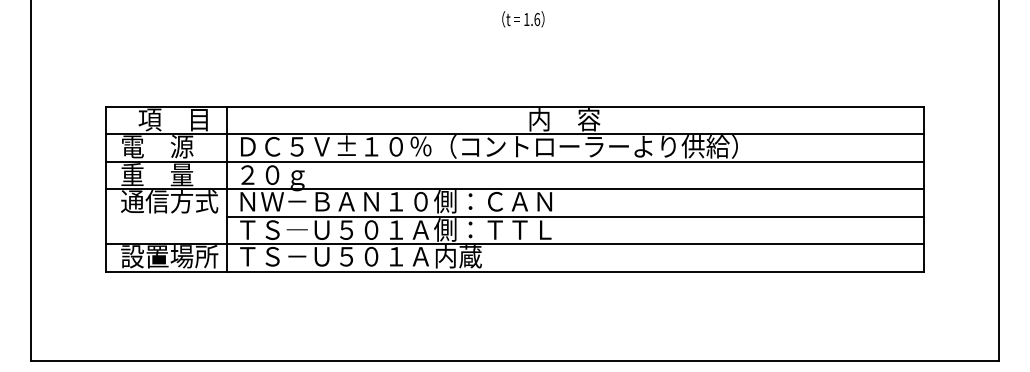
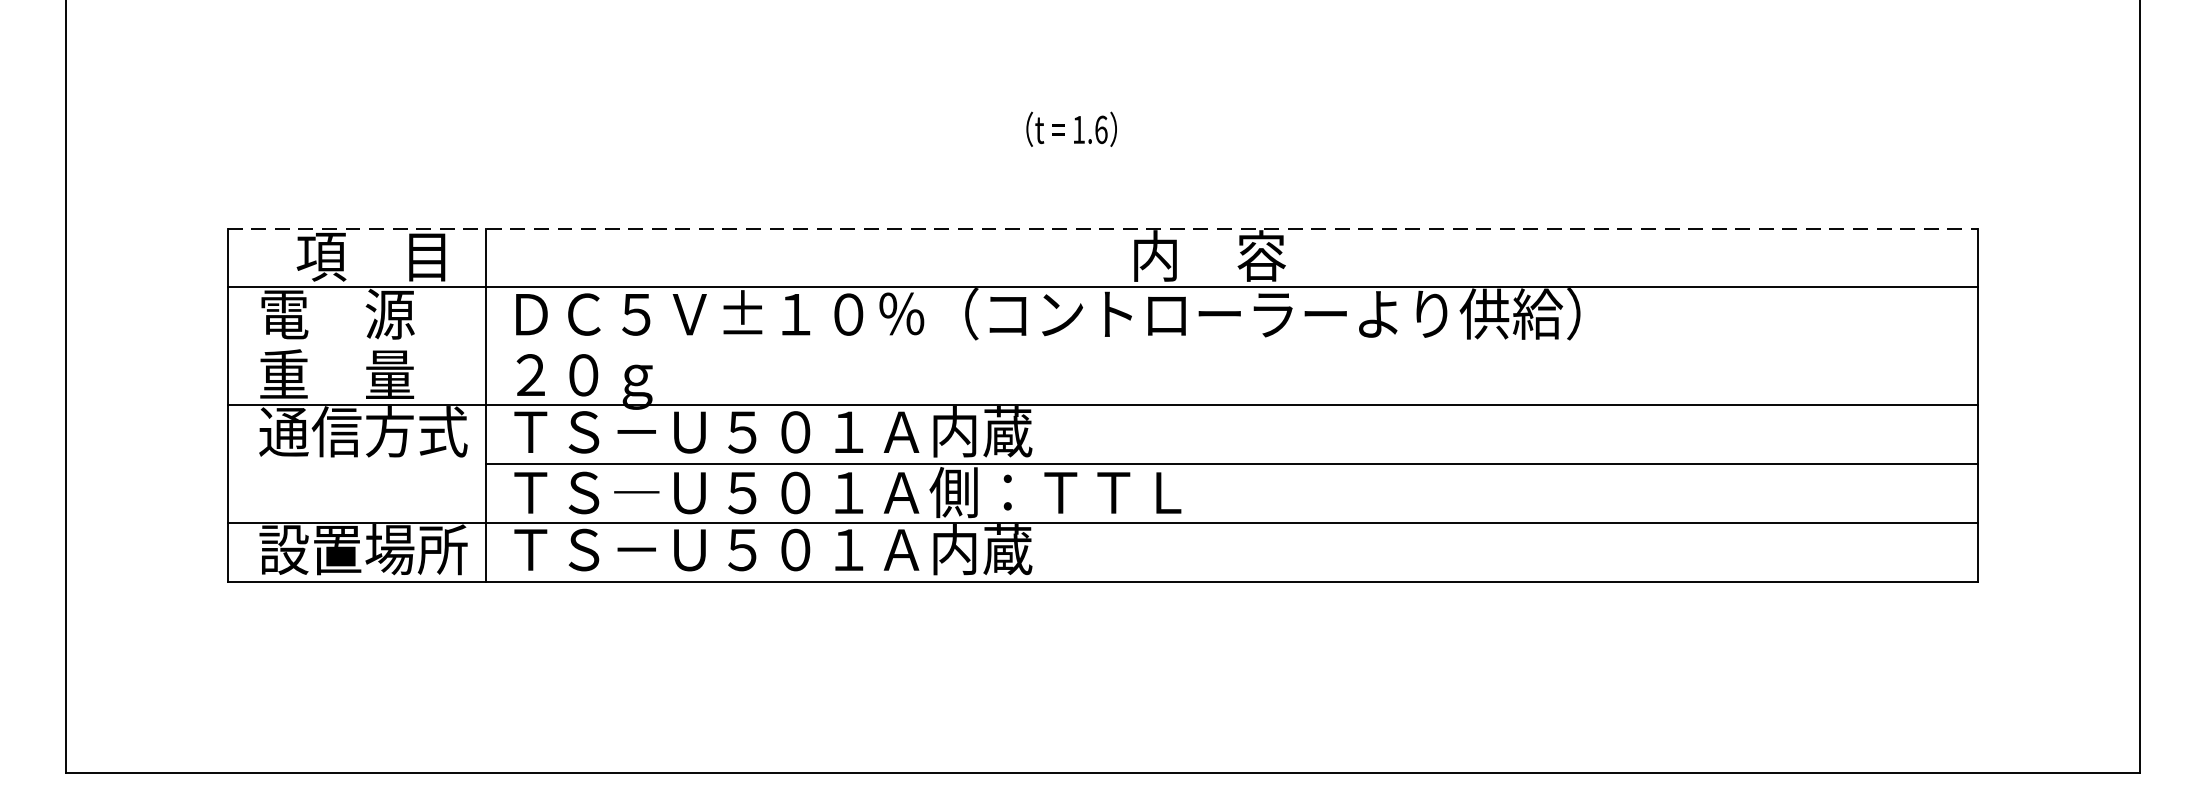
text: (523, 19) -> (1071, 129), moved
line: (514, 106) -> (1101, 228), solid -> dashed
line: (514, 161) -> (1101, 346), removed
text: (396, 201) -> (849, 431), ＮＷ－ＢＡＮ１０側：ＣＡＮ -> ＴＳ－Ｕ５０１Ａ内蔵

